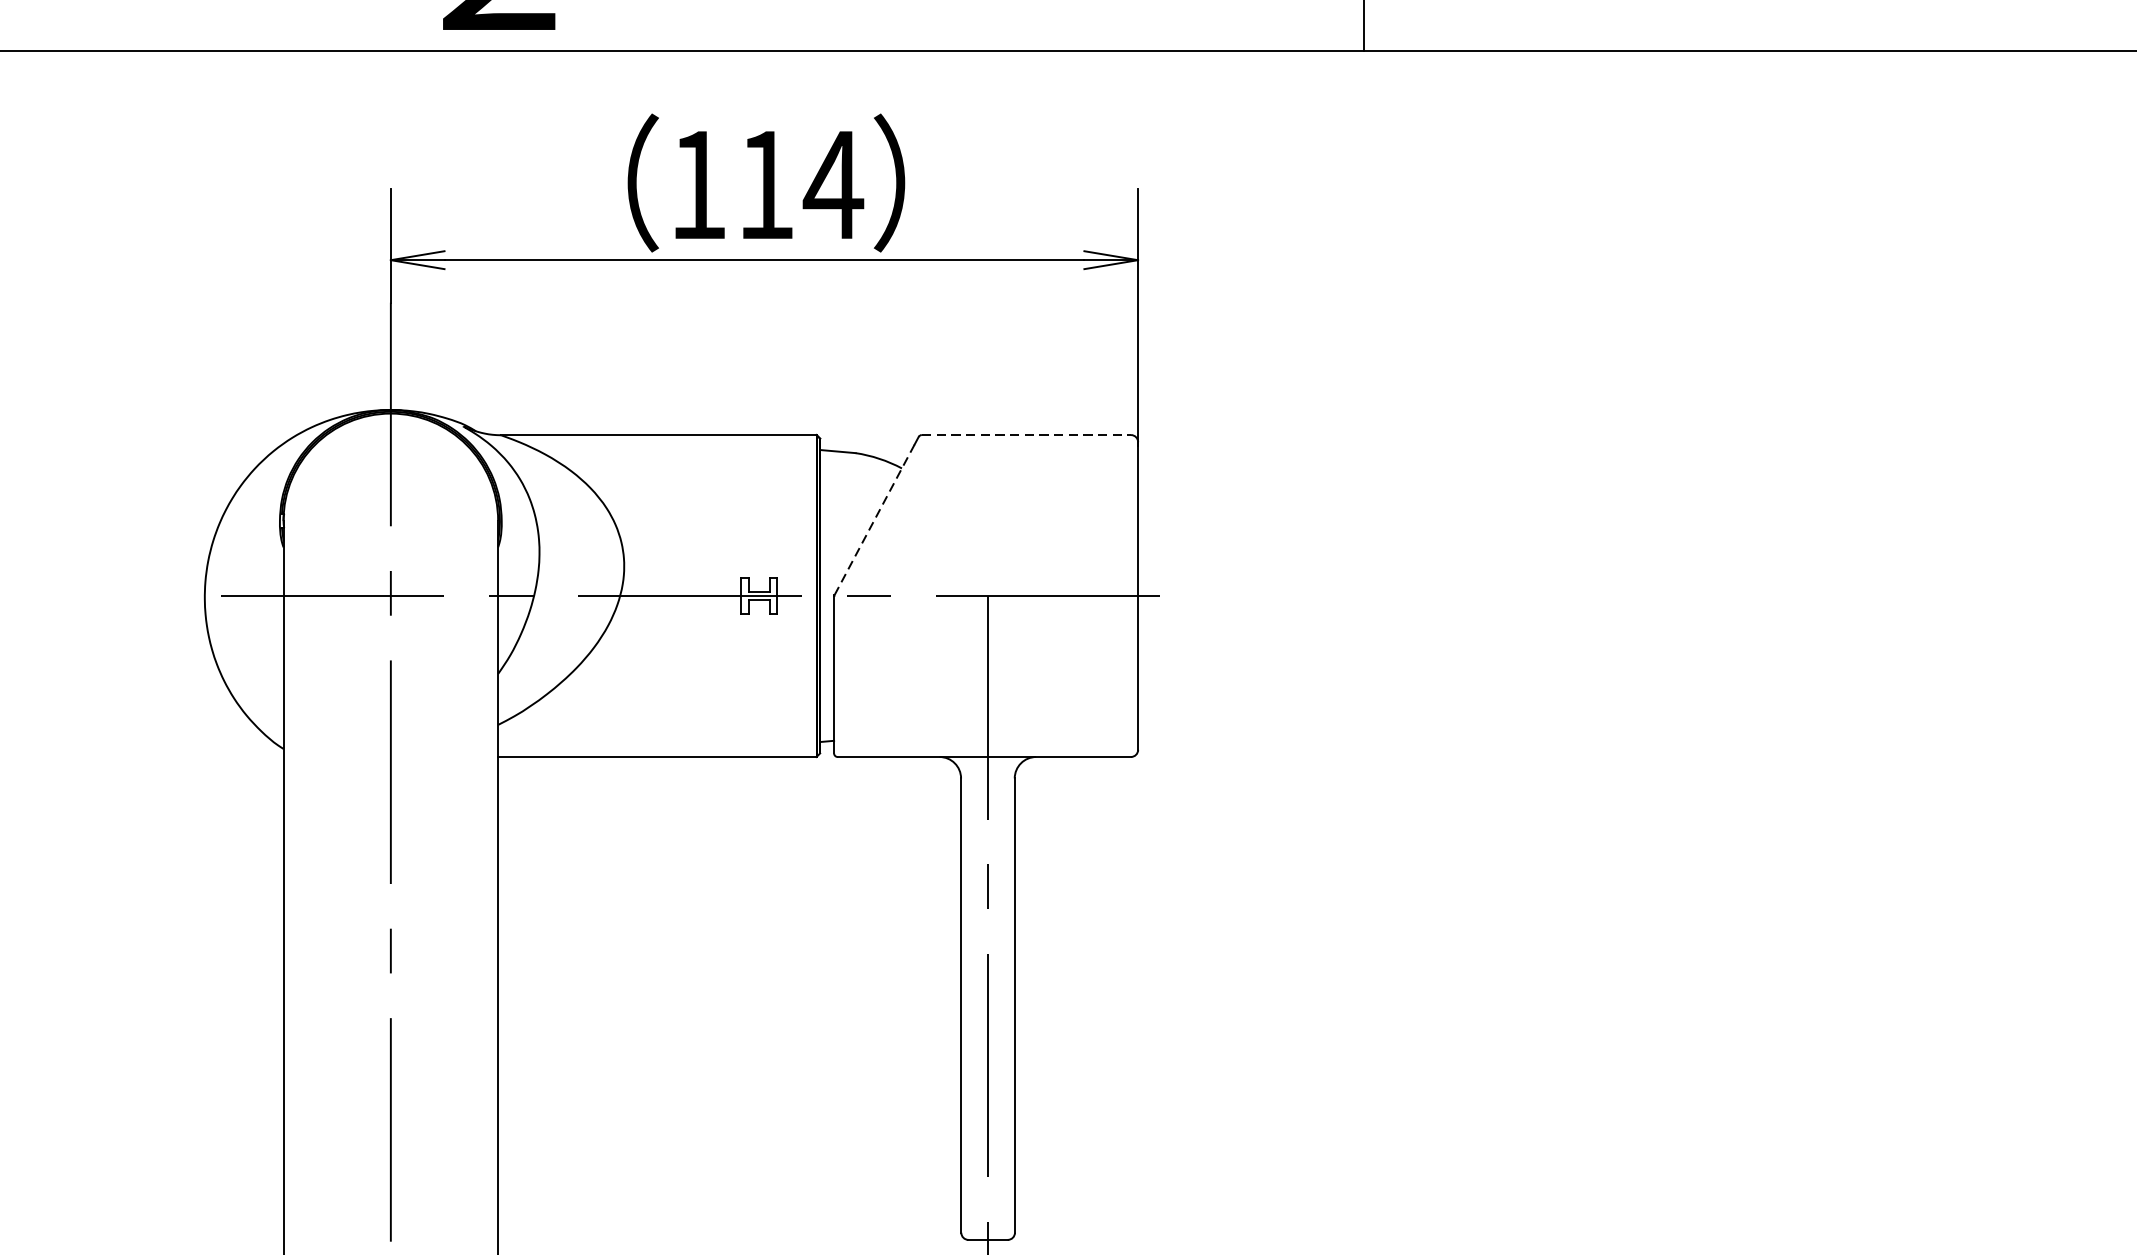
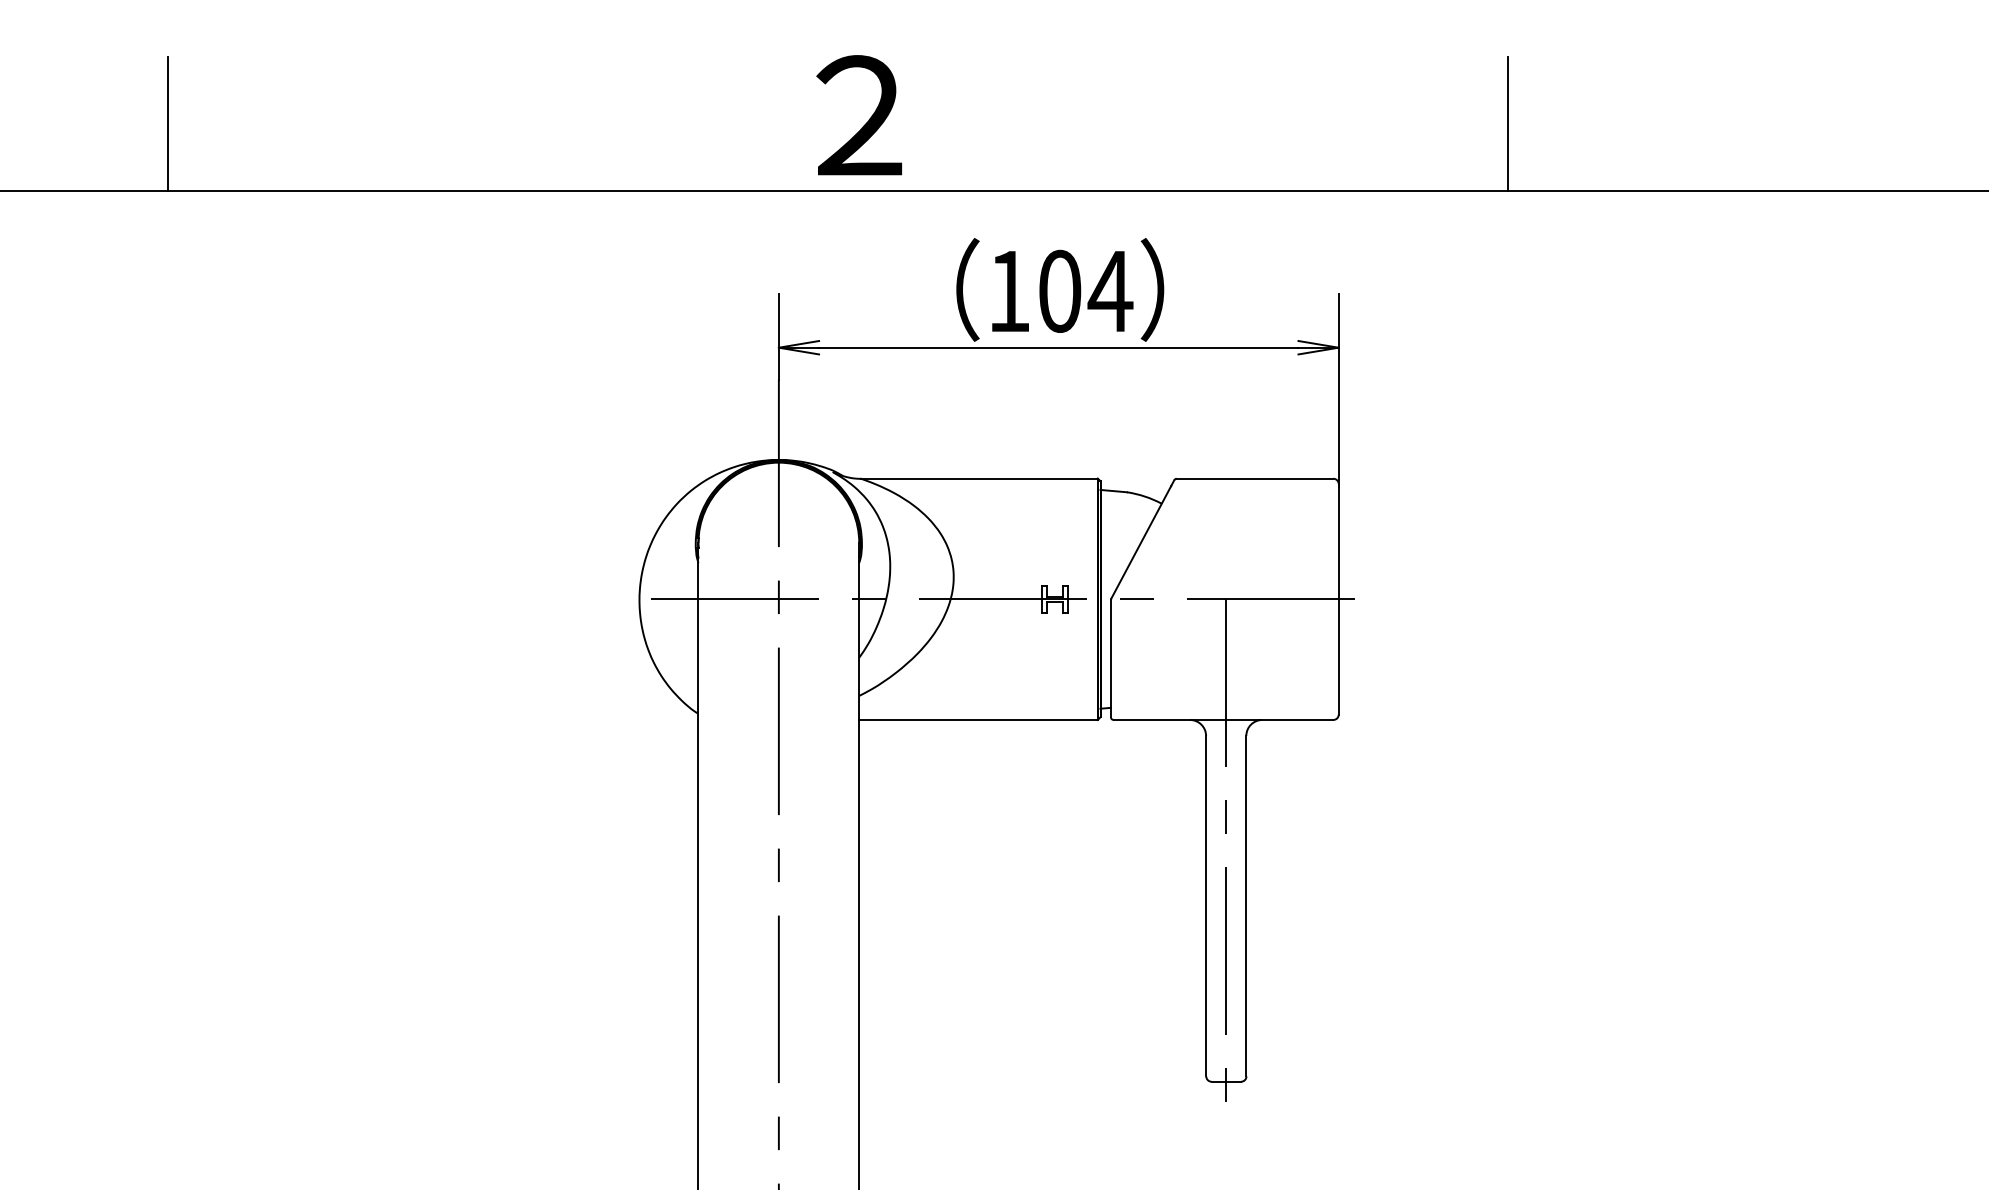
text: (766, 183) -> (1060, 290), 114 -> 104
line: (1027, 434) -> (1255, 478), dashed -> solid
line: (874, 520) -> (1141, 542), dashed -> solid

